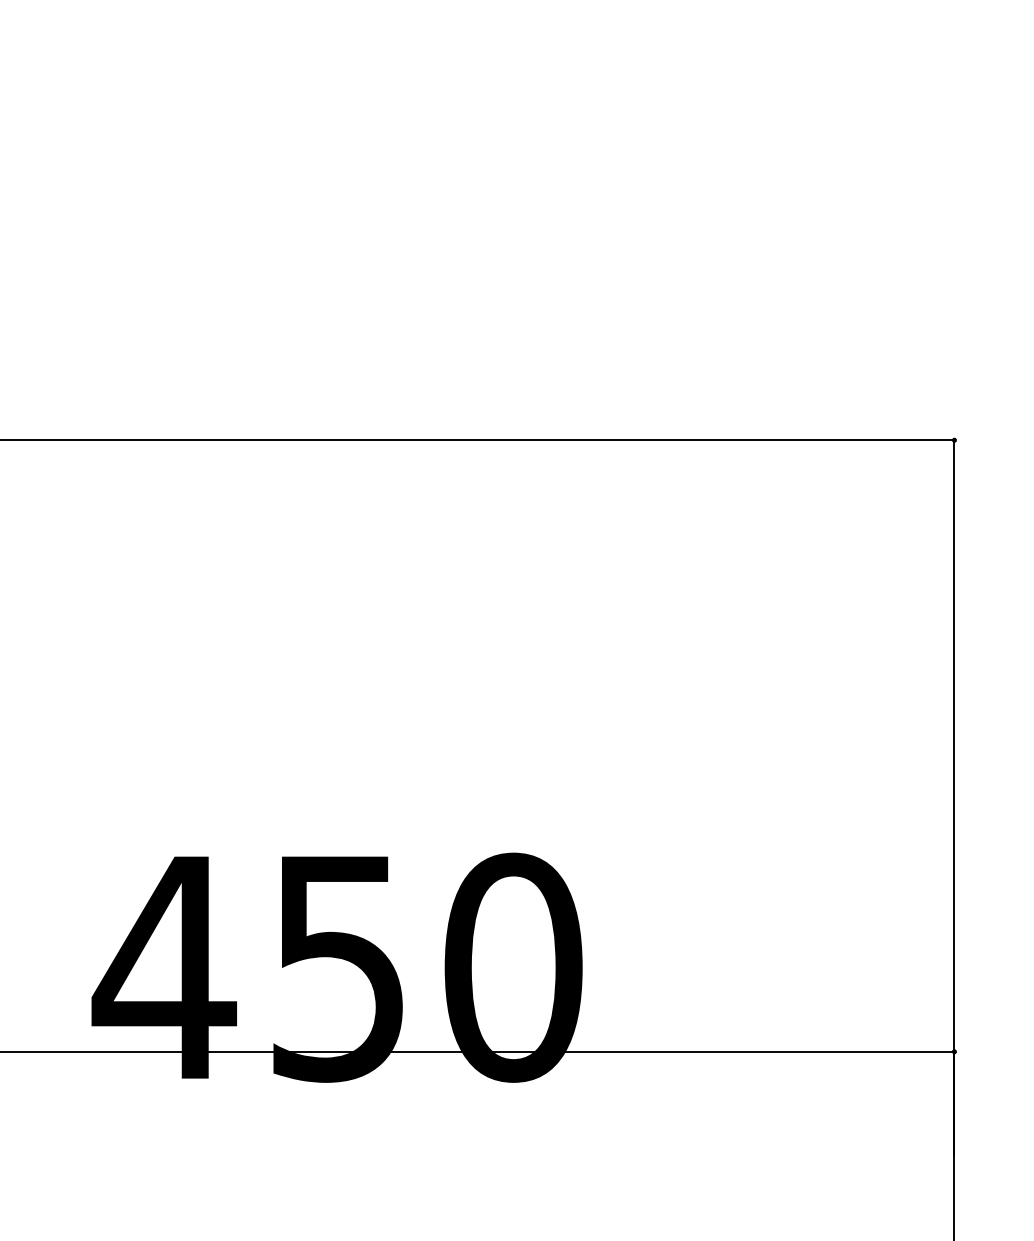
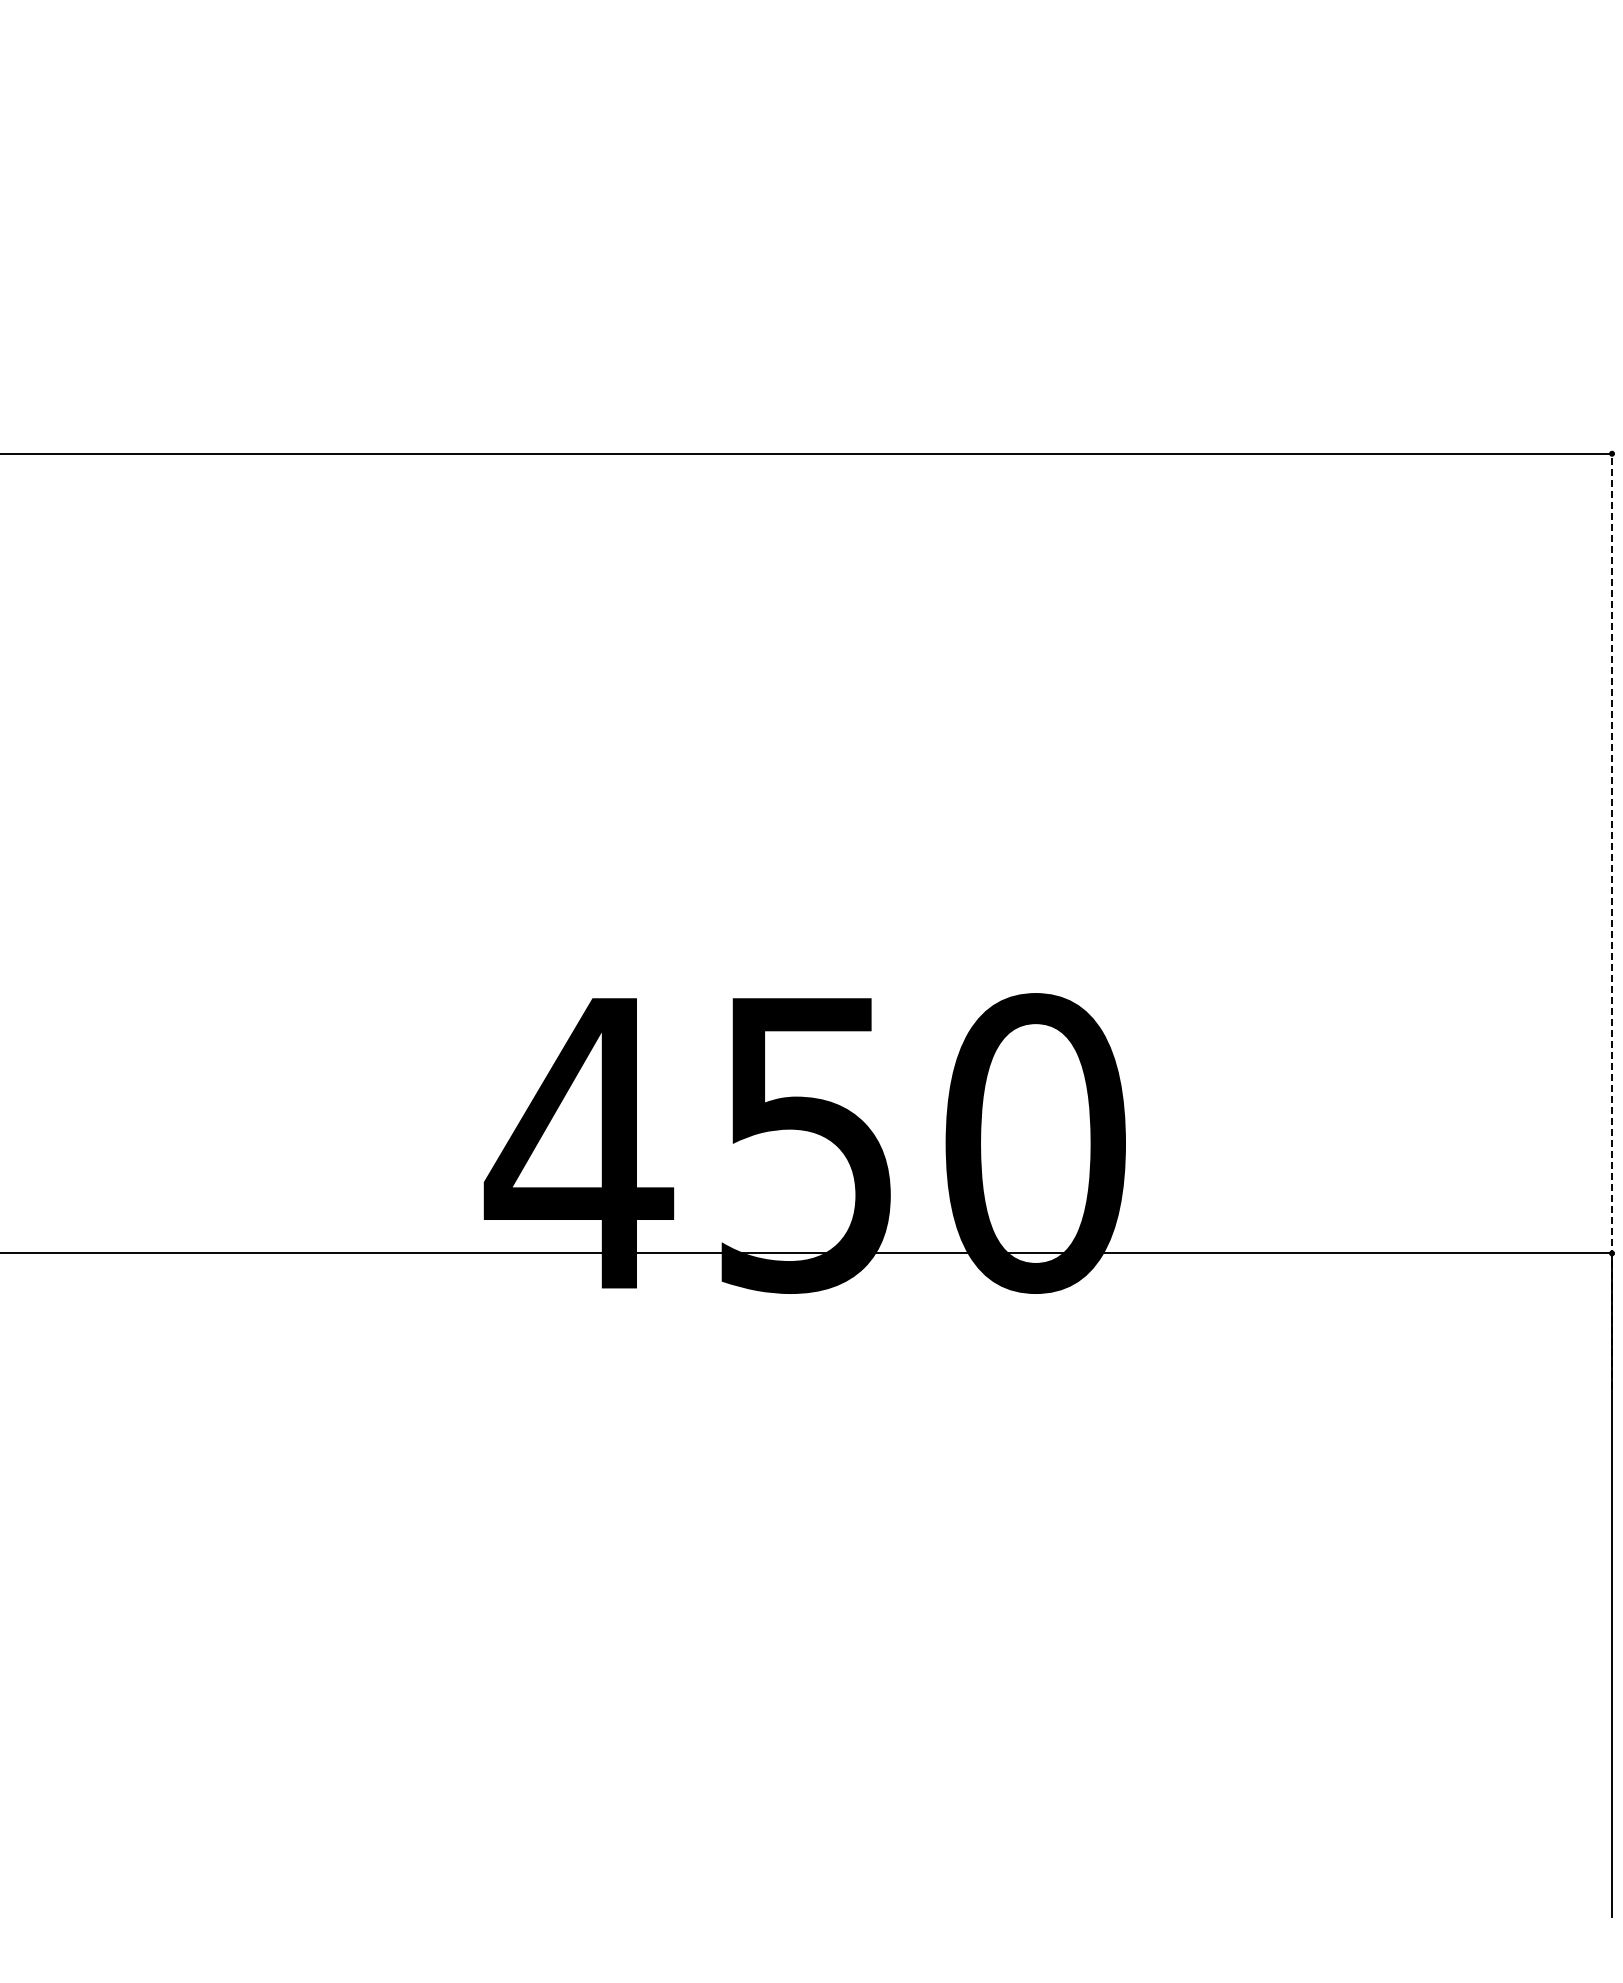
line: (954, 797) -> (1612, 921), solid -> dashed

